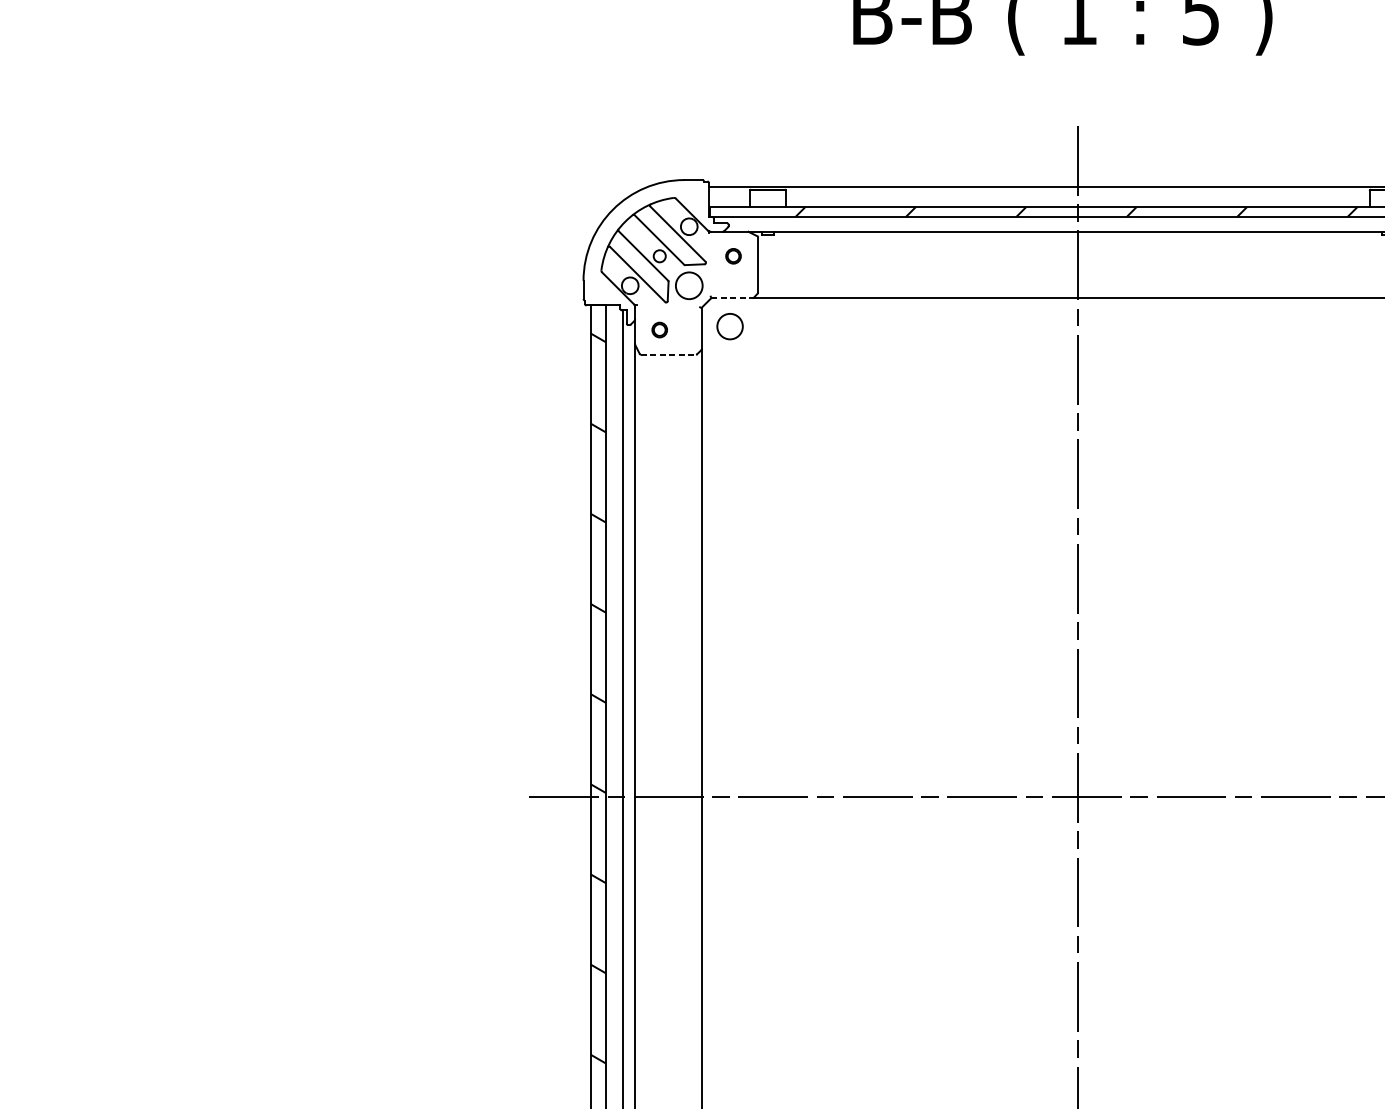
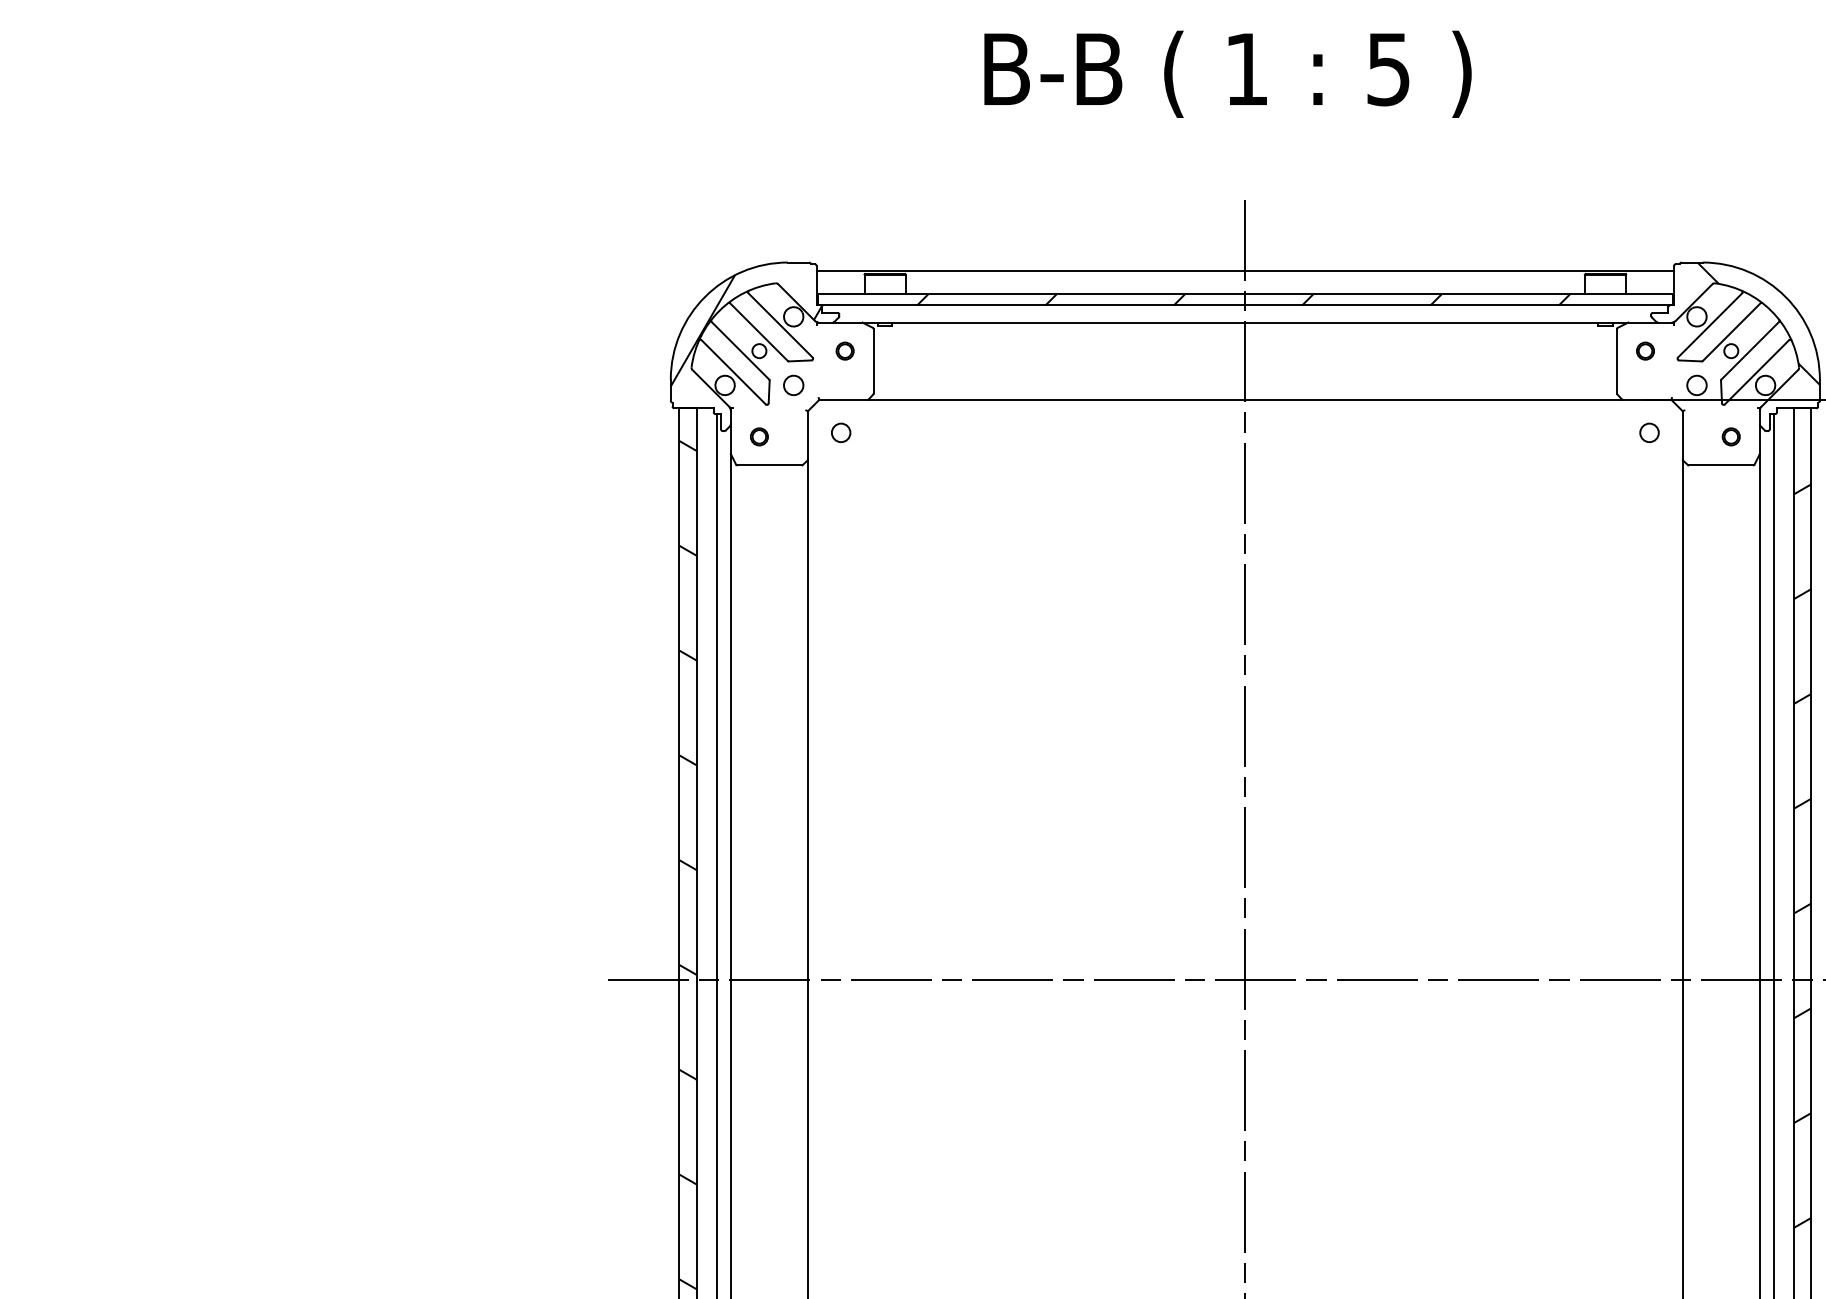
hatch: (647, 238) -> (745, 330), added
circle: (689, 285) -> (793, 385), size x0.62
line: (732, 297) -> (844, 399), dashed -> solid
circle: (729, 326) -> (840, 432), size x0.62
line: (669, 354) -> (770, 465), dashed -> solid

